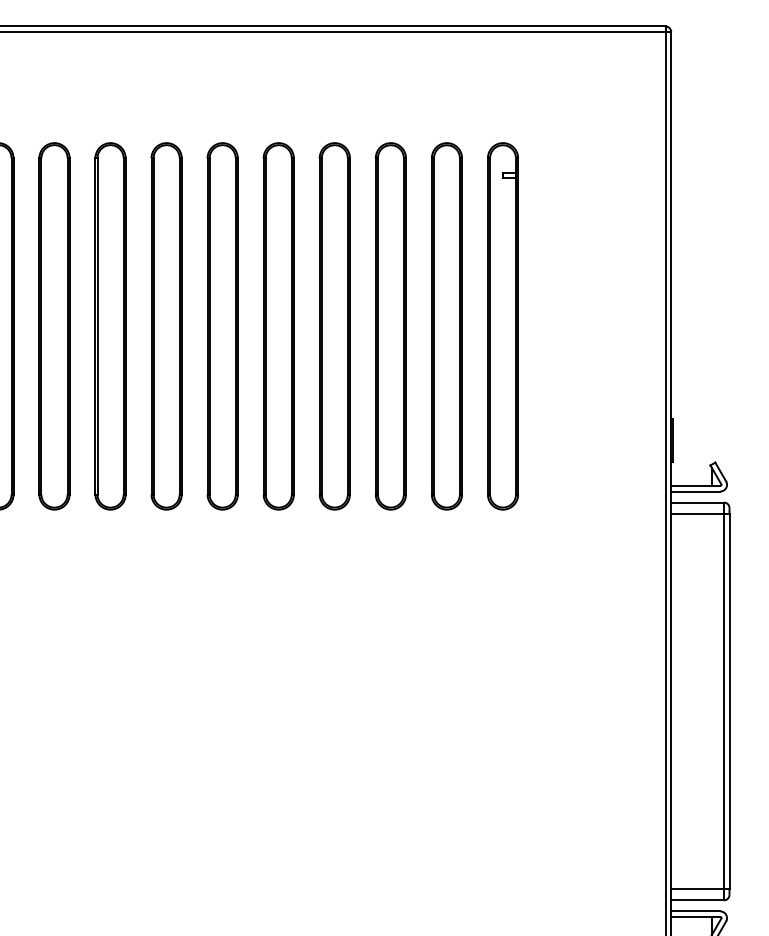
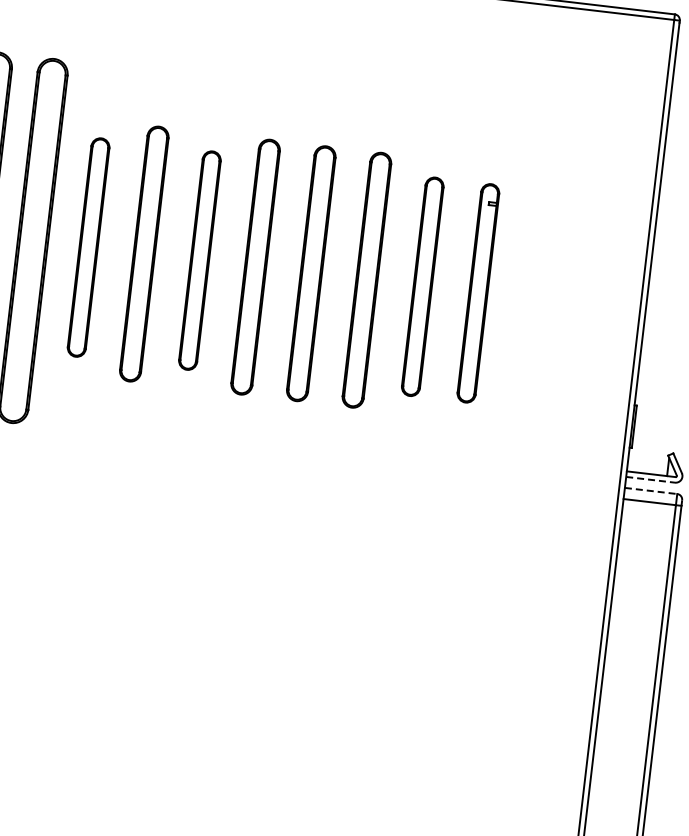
part: (110, 326) -> (88, 247), size x0.6
part: (166, 326) -> (144, 254), size x0.7
part: (222, 326) -> (199, 260), size x0.6
part: (278, 326) -> (255, 267), size x0.7
part: (334, 326) -> (311, 273), size x0.7
part: (390, 326) -> (366, 280), size x0.7
part: (446, 326) -> (422, 286), size x0.6
part: (502, 326) -> (477, 293), size x0.6
line: (695, 491) -> (650, 479), solid -> dashed
line: (698, 502) -> (652, 491), solid -> dashed

